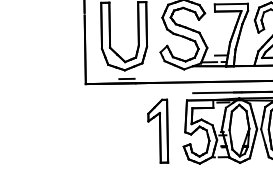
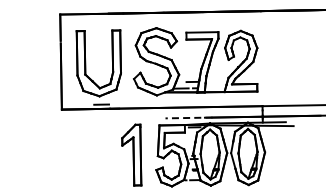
line: (216, 92) -> (188, 117), solid -> dashed

